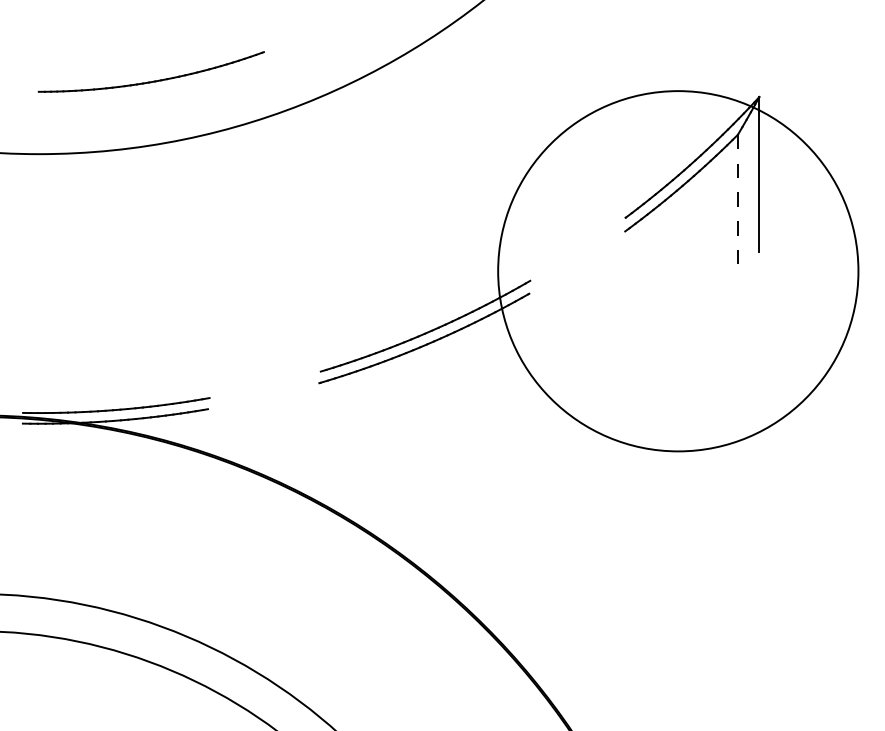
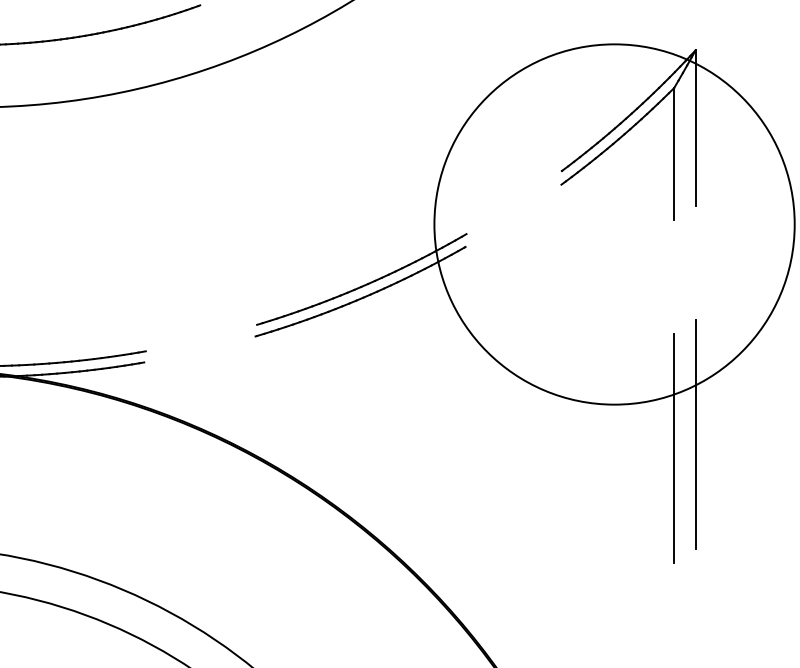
line: (737, 201) -> (673, 154), dashed -> solid
line: (759, 480) -> (695, 433), added
line: (737, 495) -> (673, 448), added

